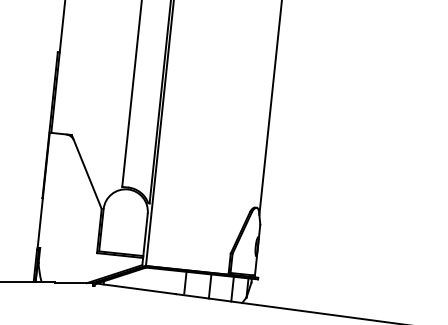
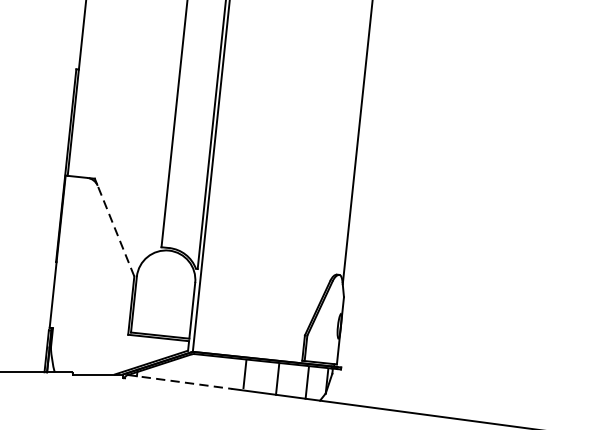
line: (87, 174) -> (115, 230), solid -> dashed
line: (136, 288) -> (180, 381), solid -> dashed

